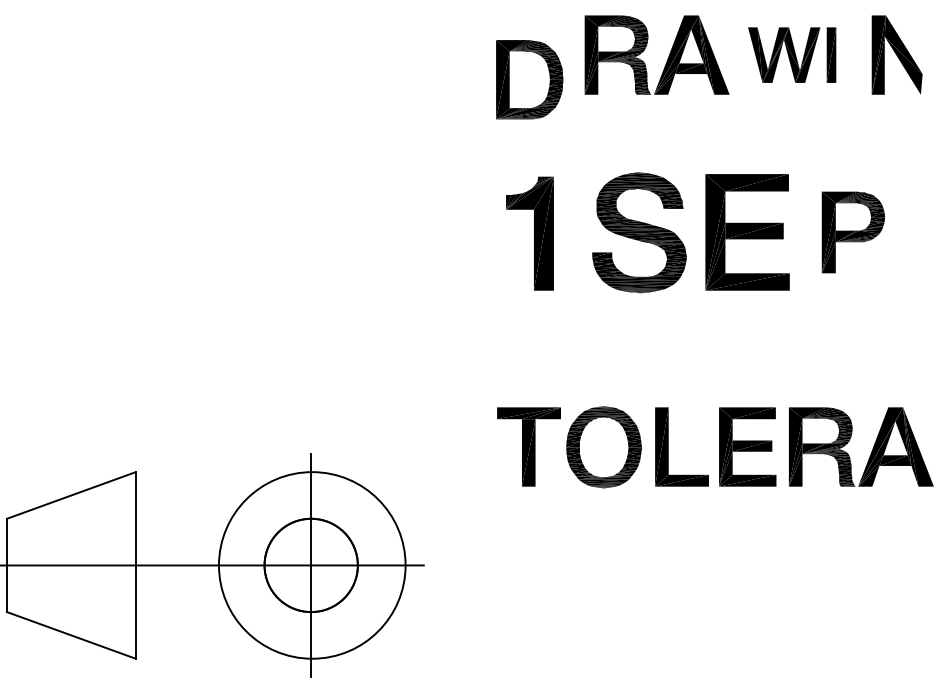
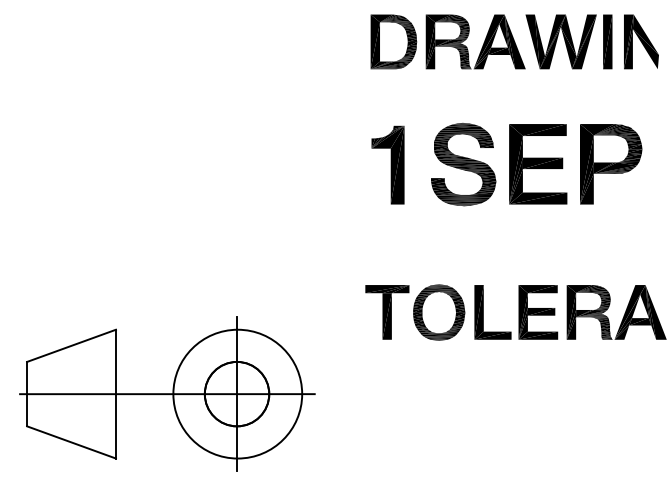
part: (791, 54) -> (568, 41), size x1.43
part: (529, 79) -> (393, 41), moved
part: (853, 232) -> (611, 164), size x1.43

